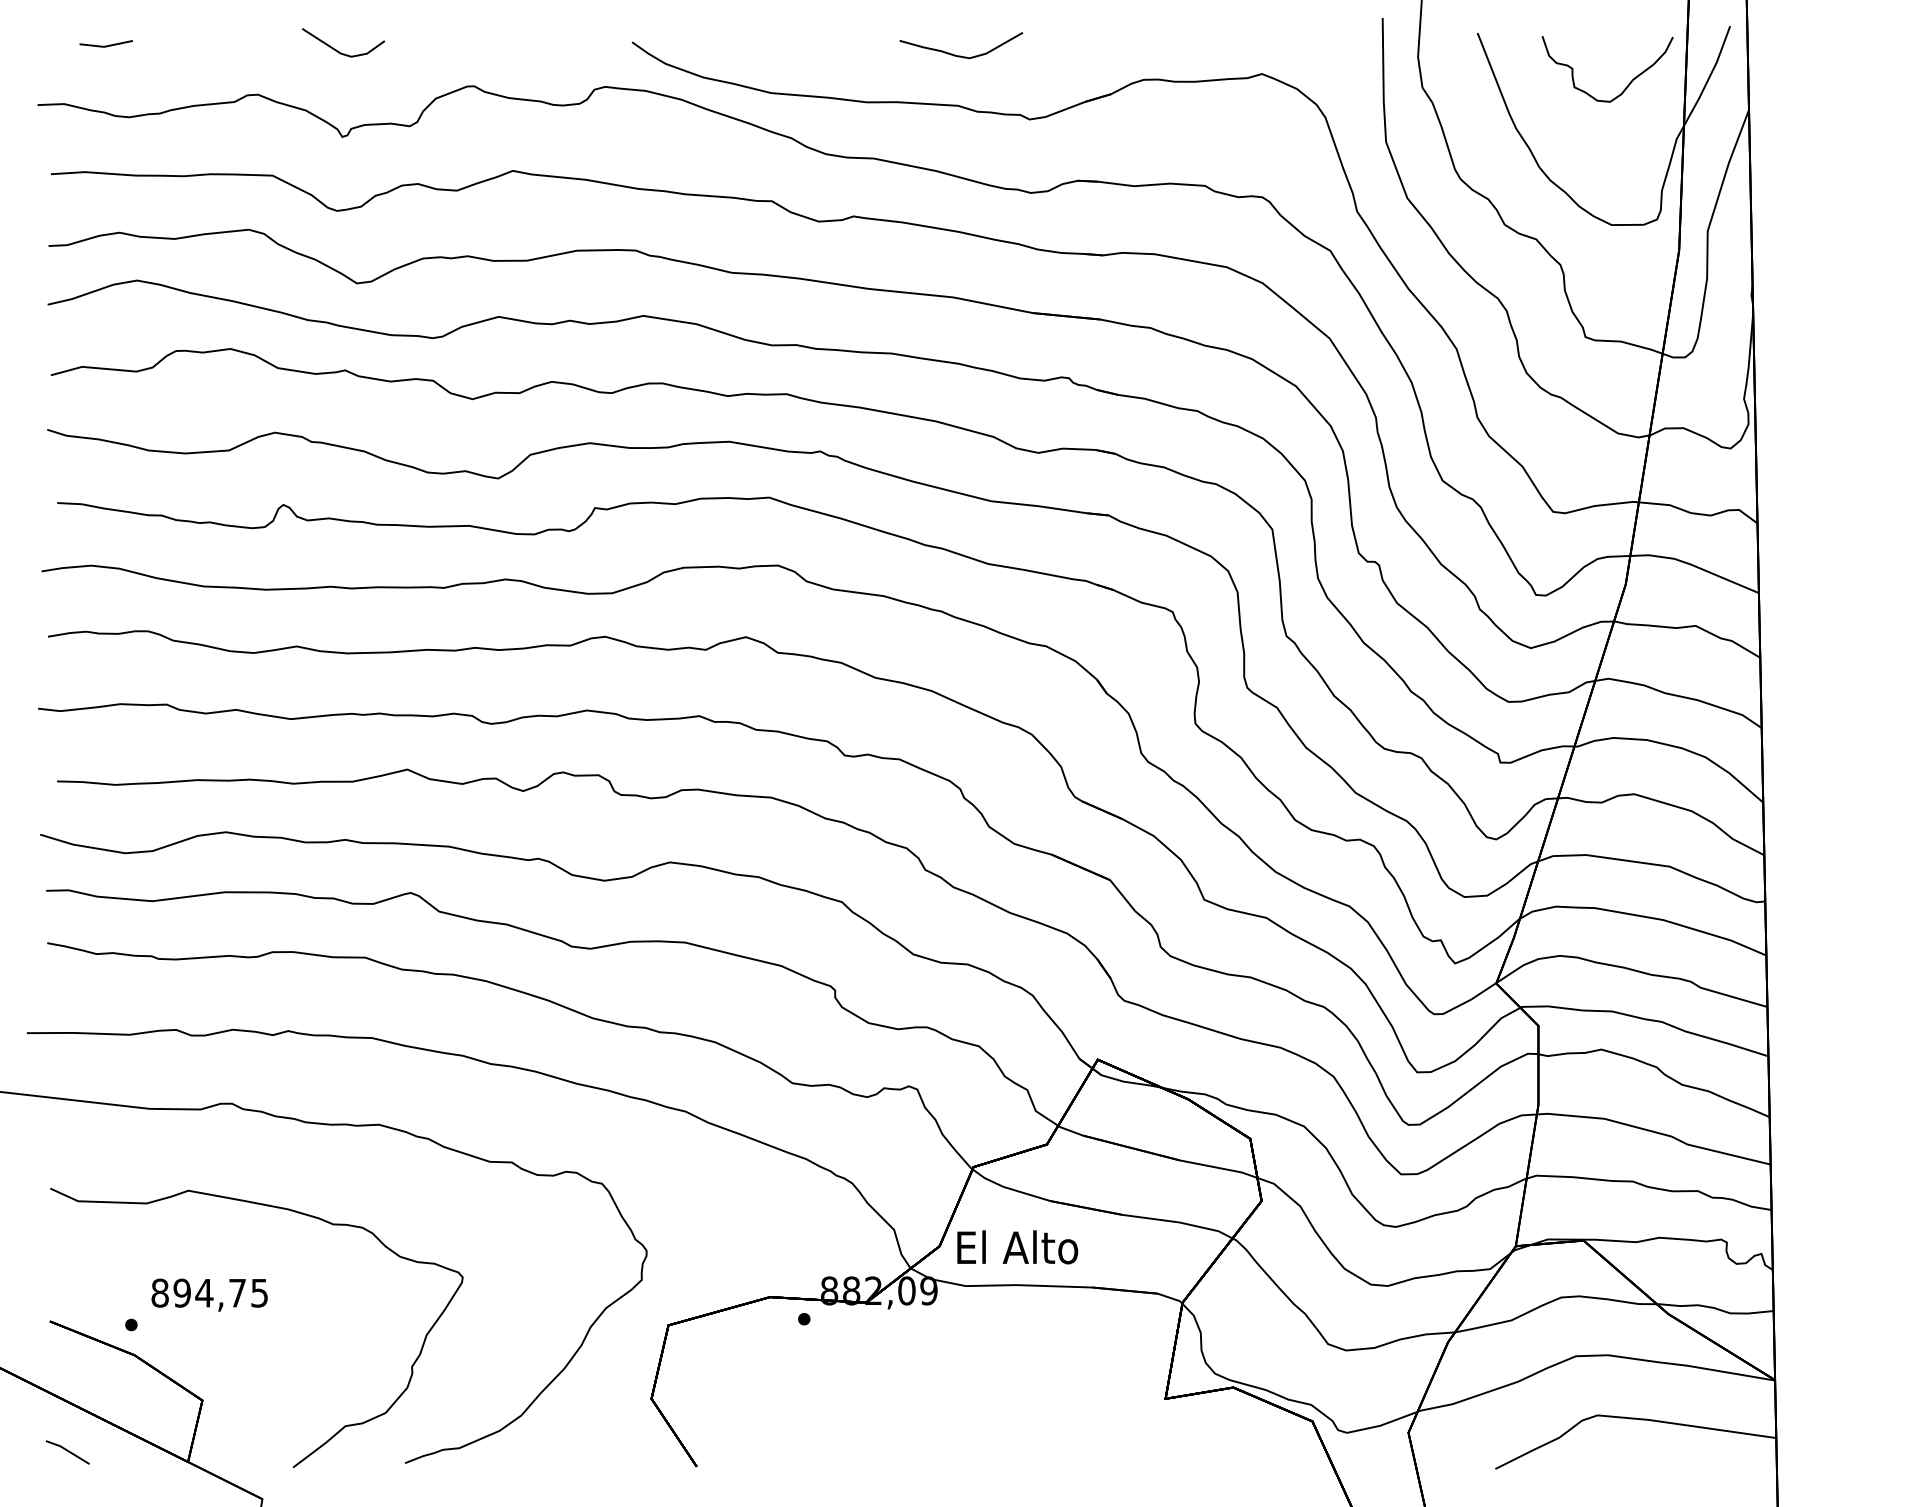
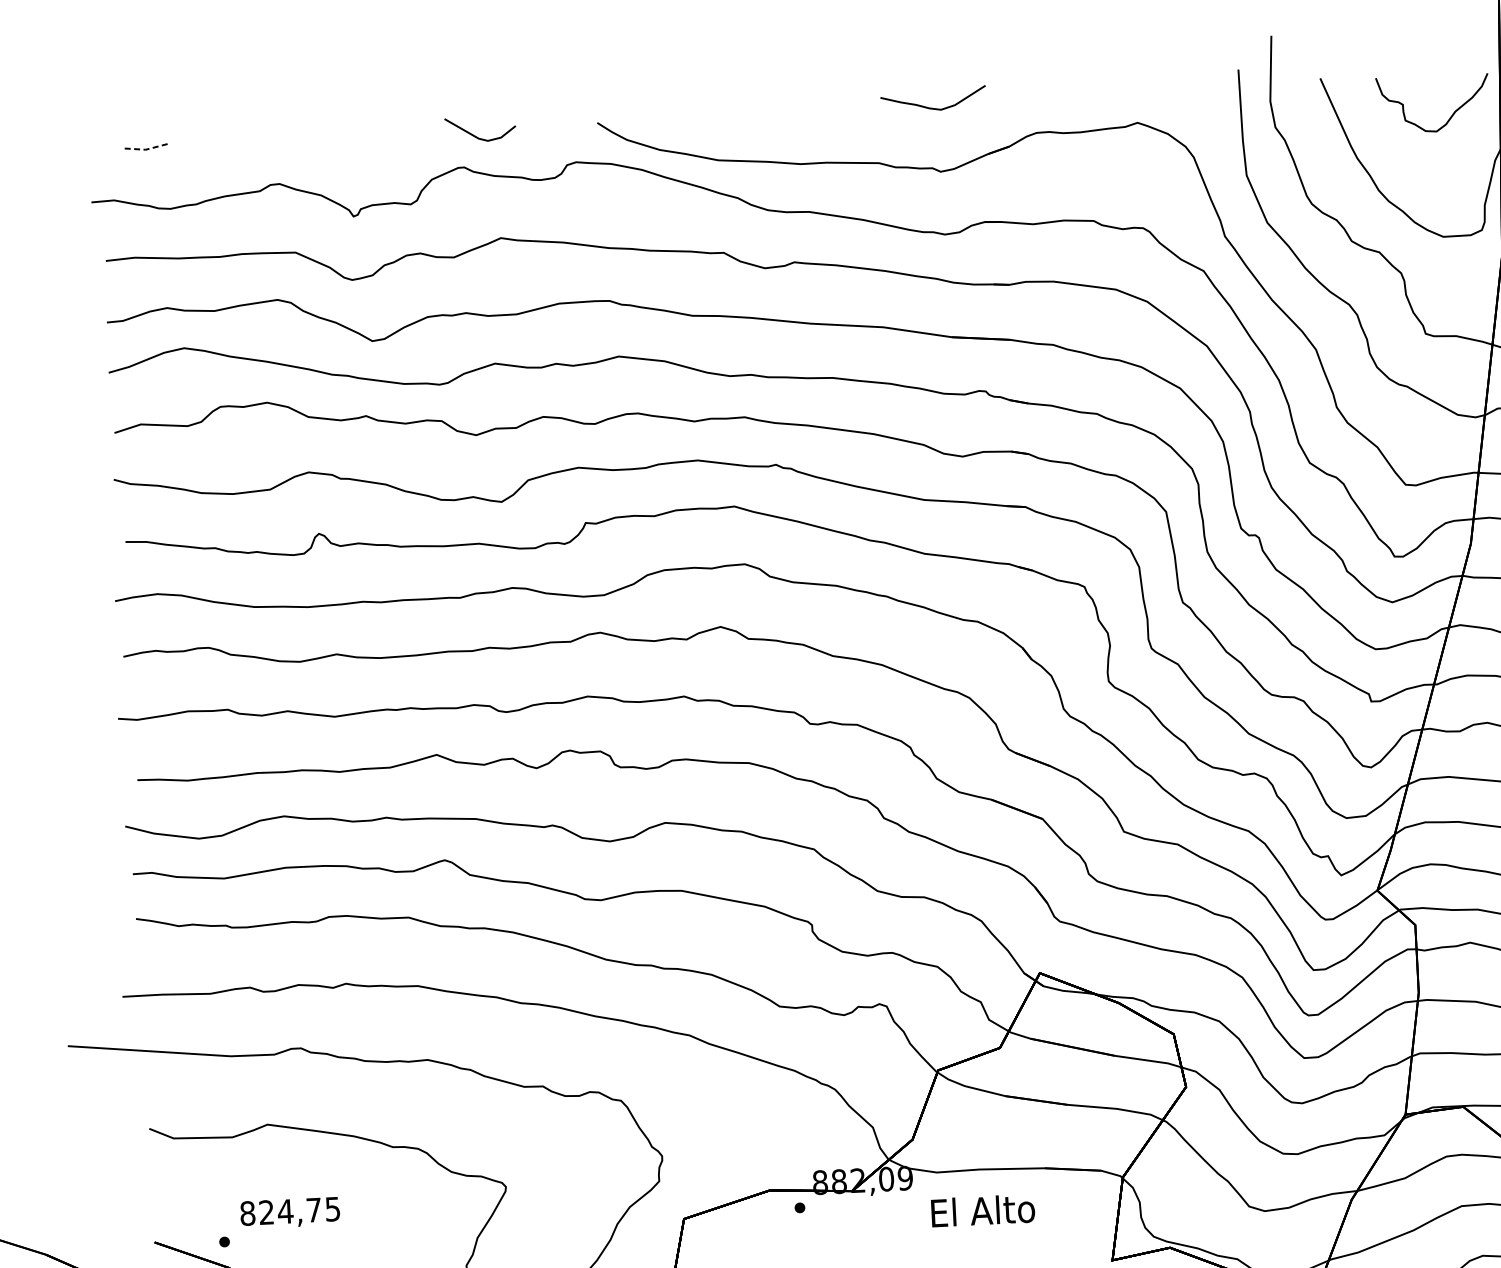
line: (106, 46) -> (147, 149), solid -> dashed
line: (338, 50) -> (476, 136), moved
curve: (960, 55) -> (933, 107), moved
text: (1017, 1247) -> (982, 1210), moved
text: (181, 1292) -> (266, 1212), 894,75 -> 824,75

